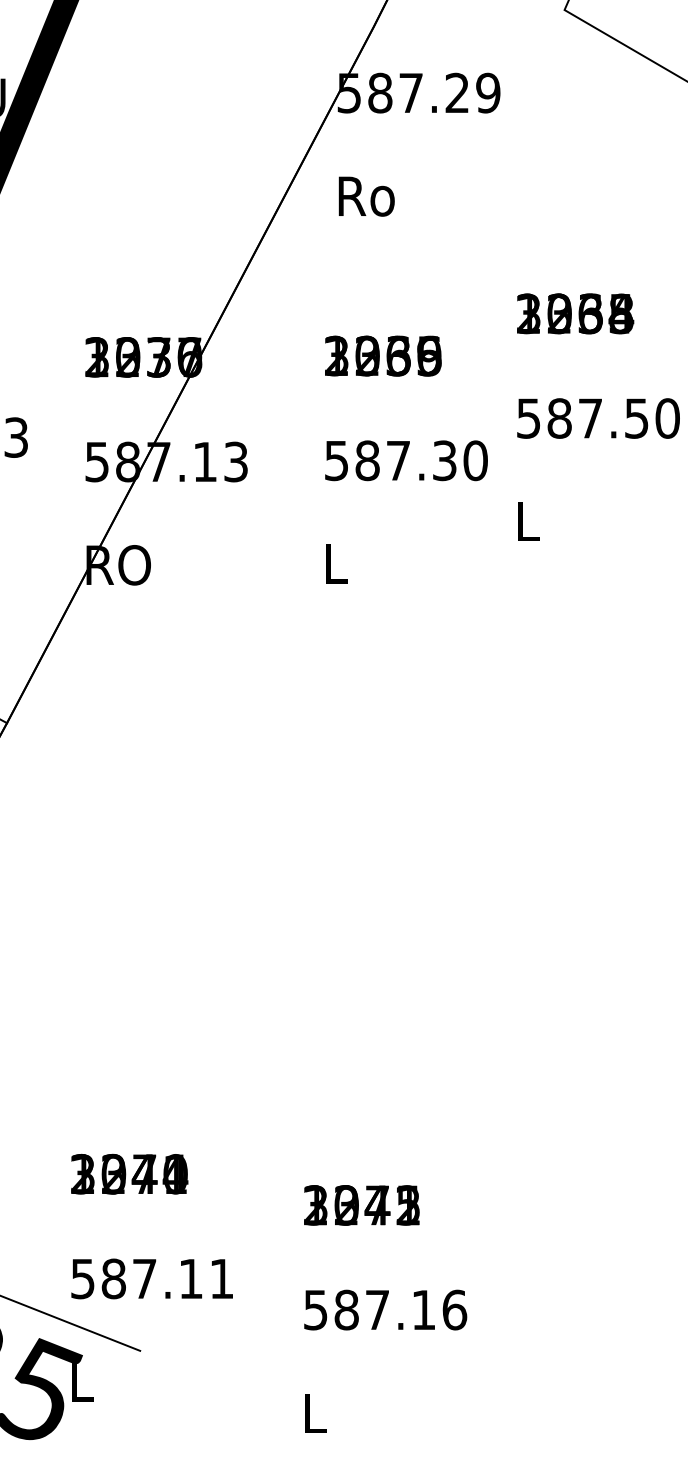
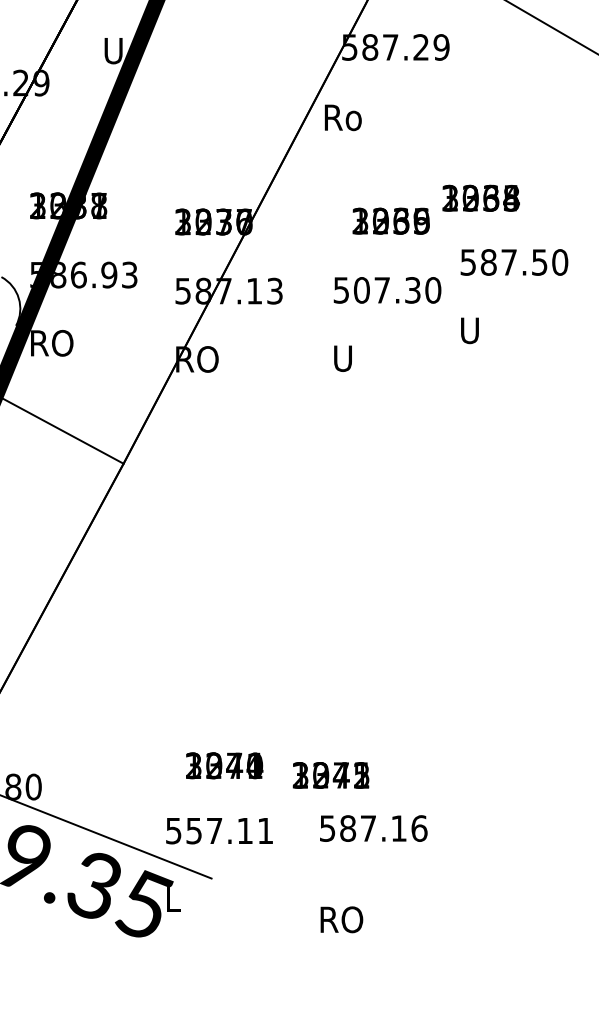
text: (365, 196) -> (342, 117), moved
text: (574, 312) -> (480, 197), moved
text: (382, 355) -> (390, 220), moved
text: (367, 460) -> (361, 290), 587.30 -> 507.30
text: (530, 521) -> (469, 330), L -> U
text: (338, 563) -> (342, 358), L -> U
text: (129, 1173) -> (224, 765), moved
text: (360, 1205) -> (330, 775), moved
text: (114, 1278) -> (194, 830), 587.11 -> 557.11
text: (385, 1309) -> (373, 828), moved
text: (336, 1412) -> (341, 919), L -> RO

